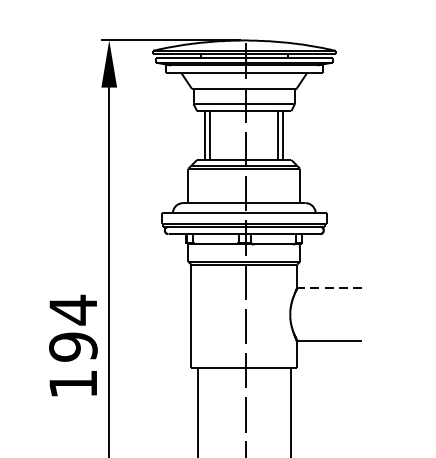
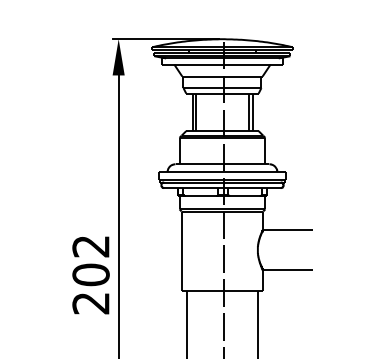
line: (328, 287) -> (287, 229), dashed -> solid
text: (72, 346) -> (90, 274), 194 -> 202

